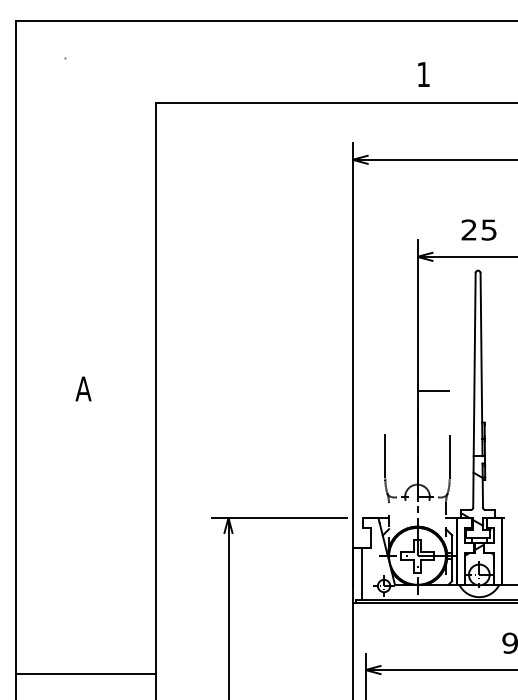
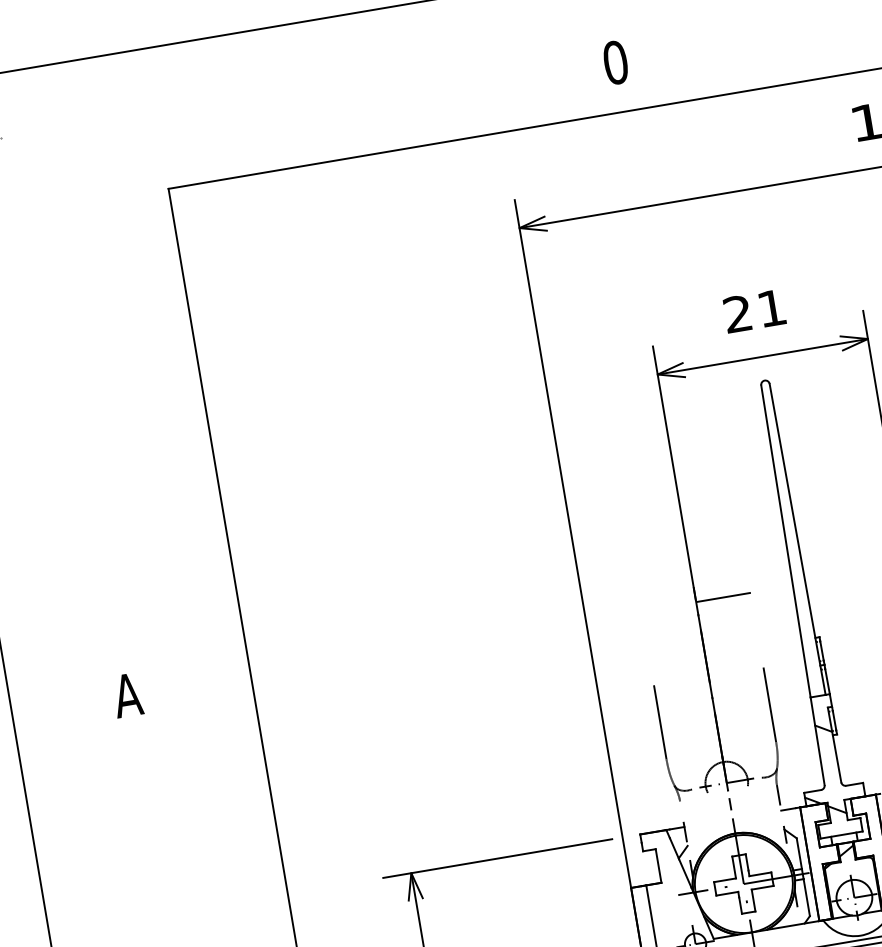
text: (423, 74) -> (615, 62), 1 -> 0
text: (488, 229) -> (770, 307), 25 -> 21

